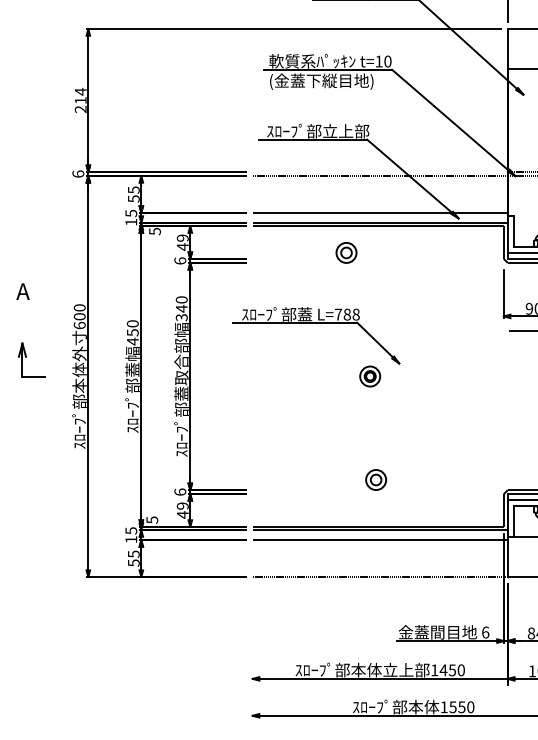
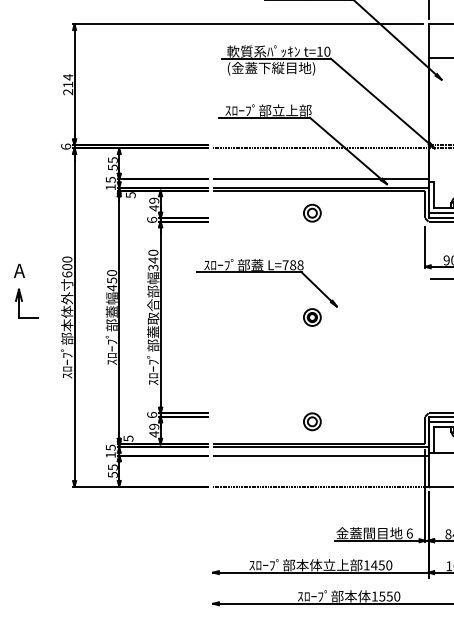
part: (346, 252) -> (312, 212), moved
text: (23, 291) -> (19, 270), moved
part: (376, 479) -> (312, 421), moved

